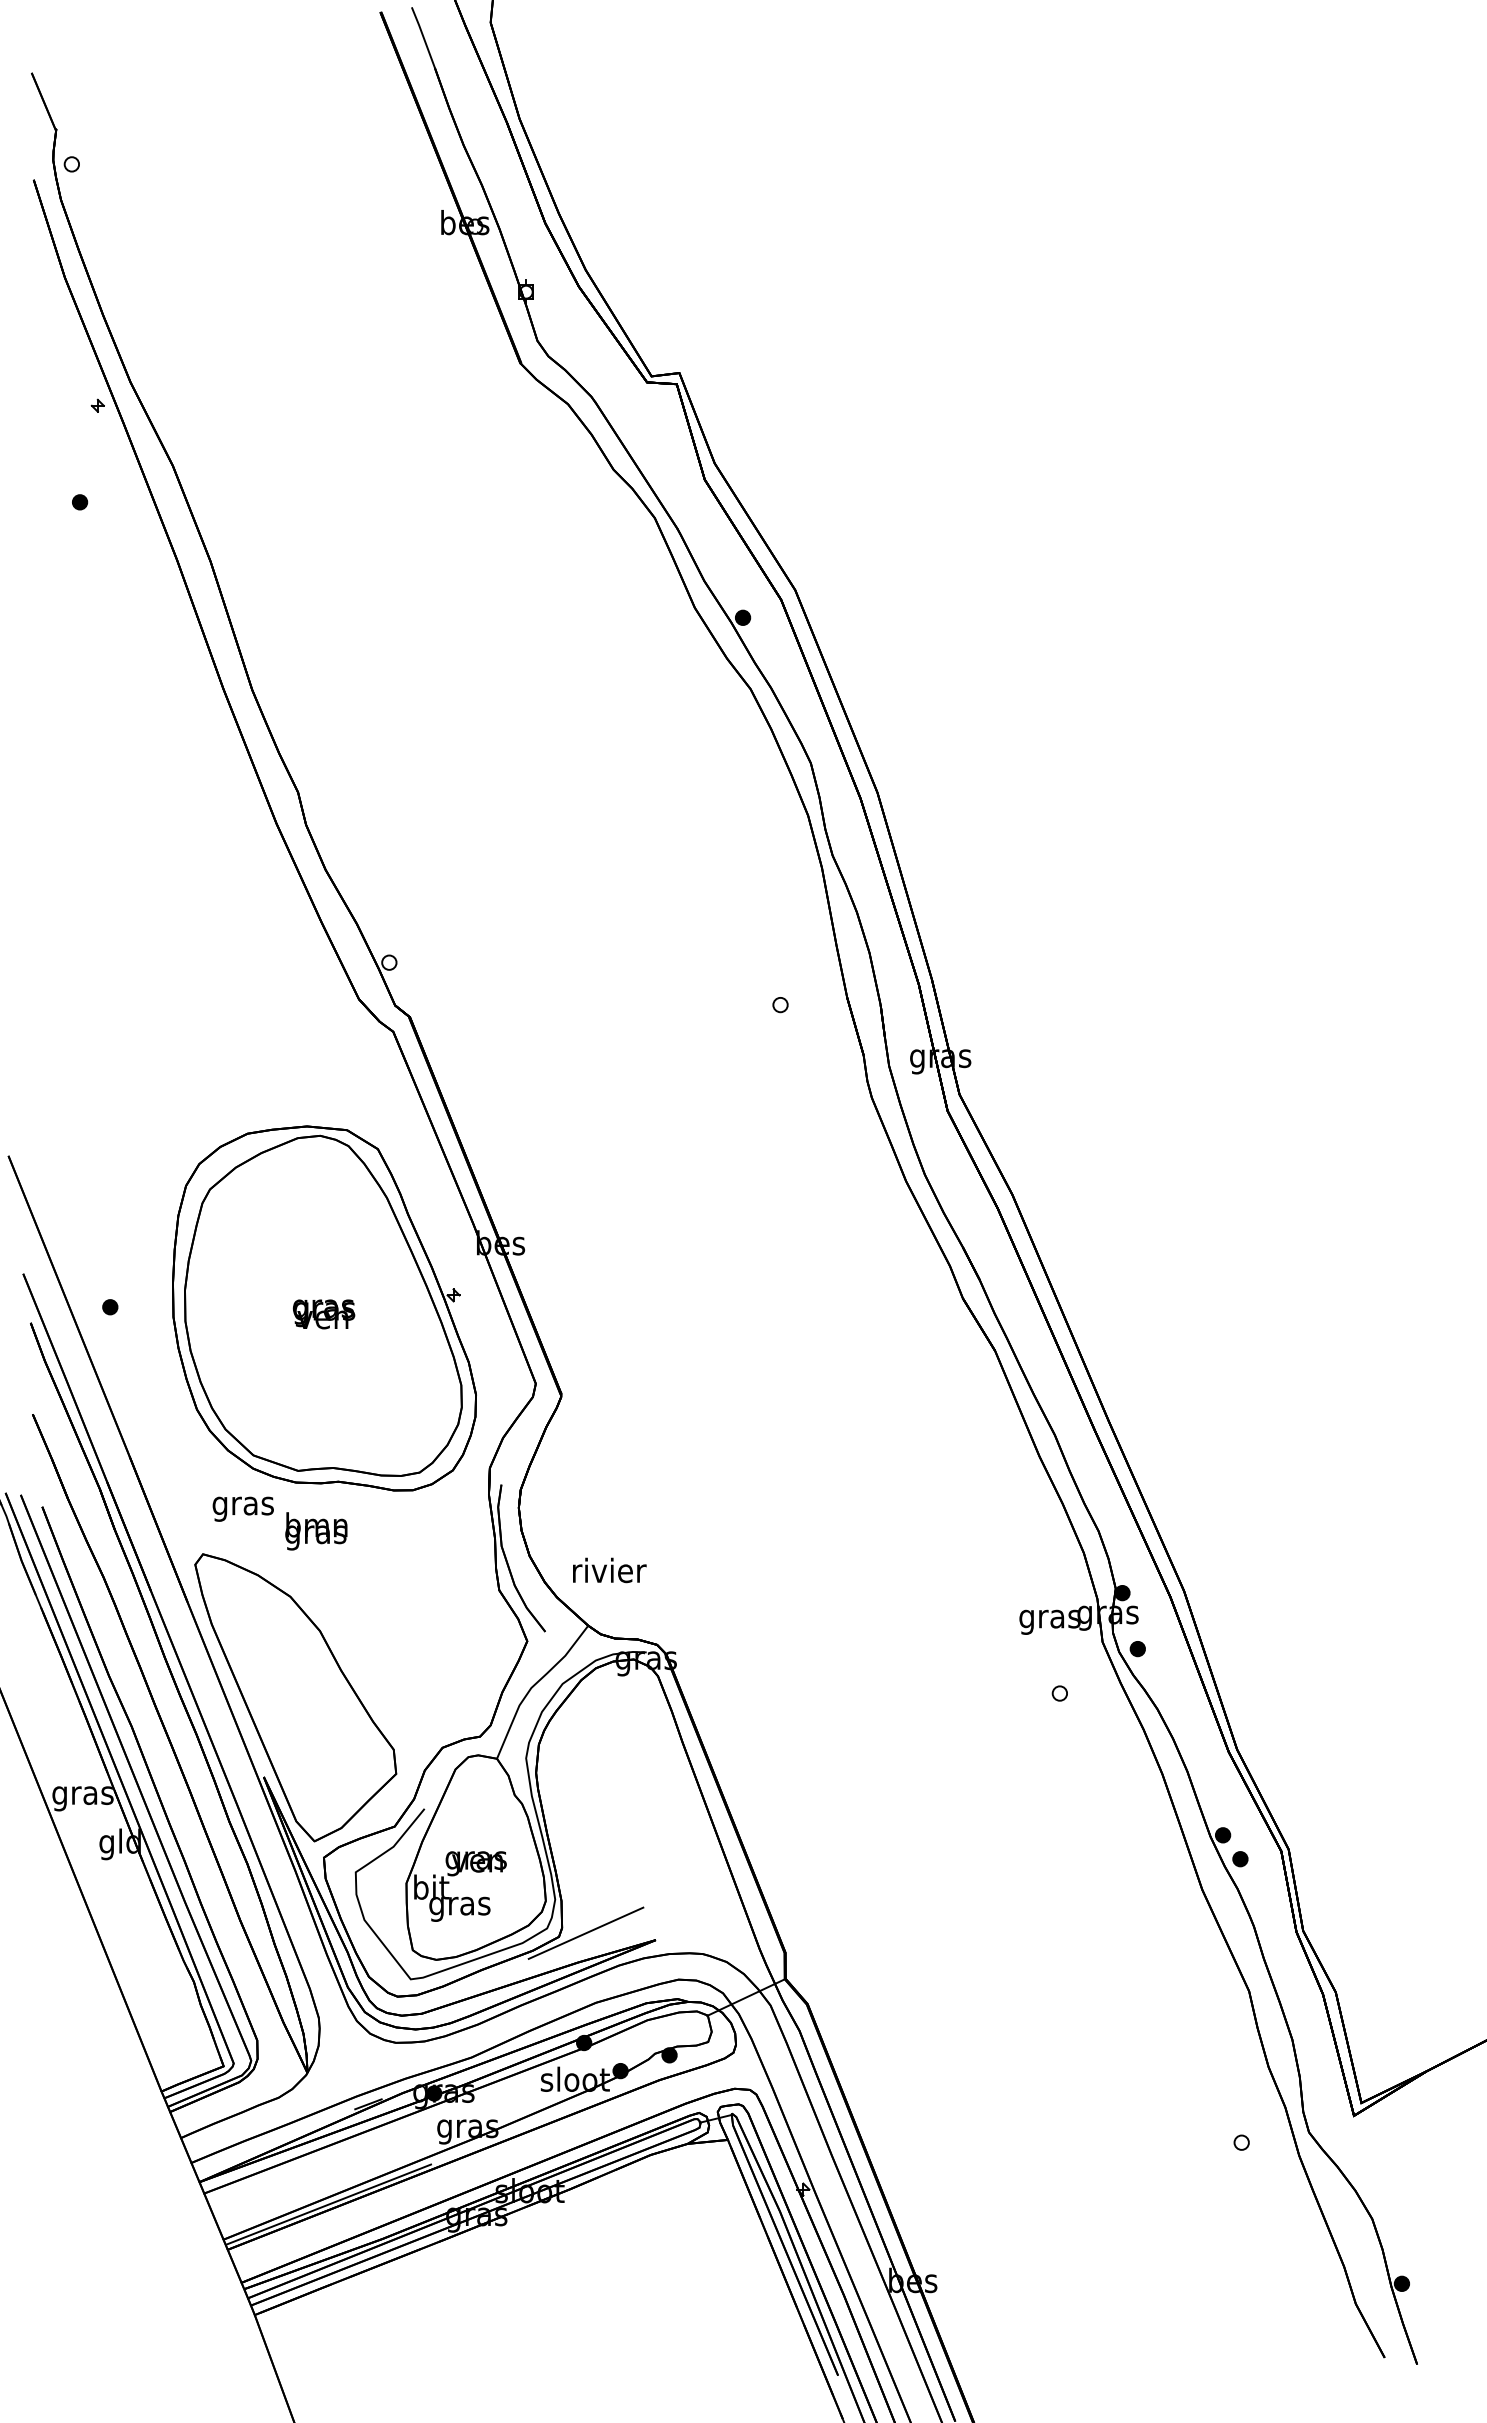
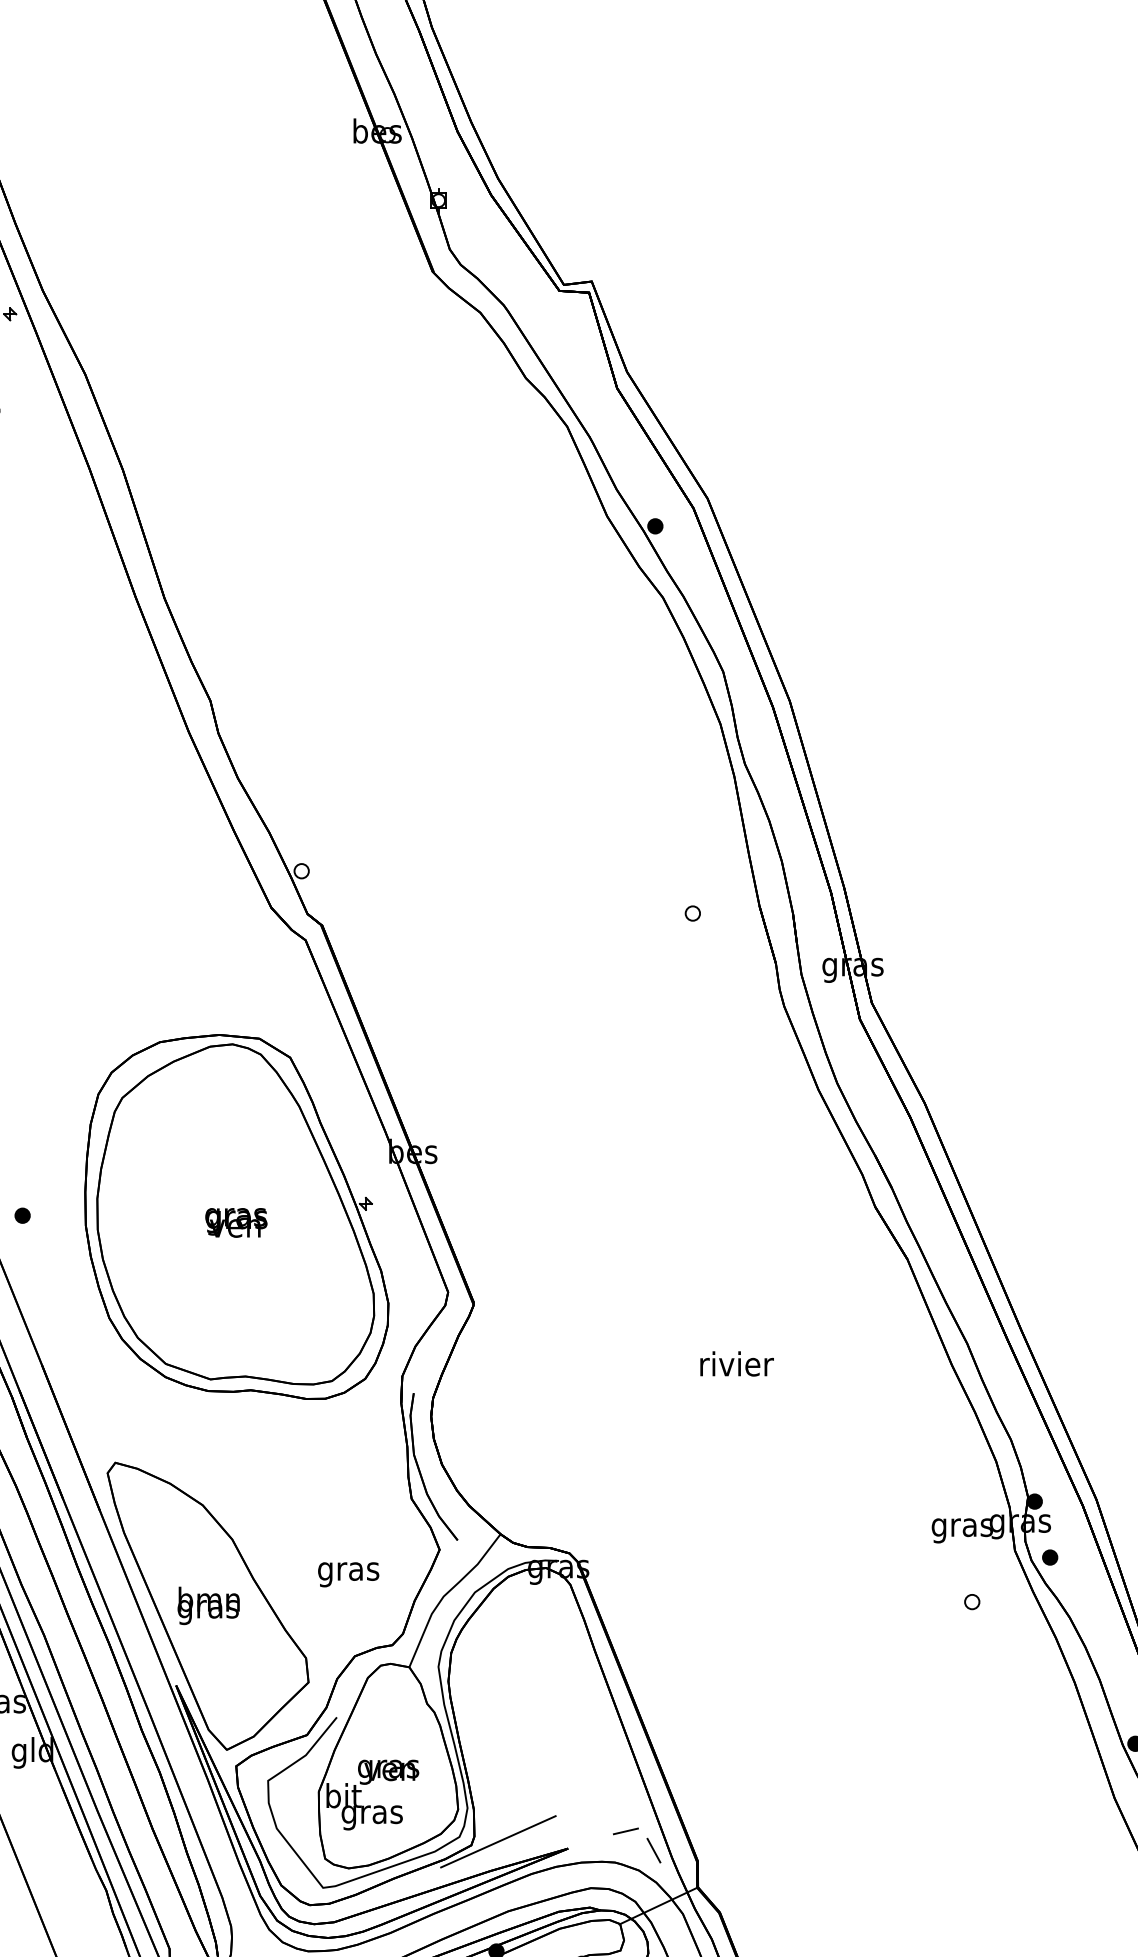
text: (242, 1508) -> (347, 1574), moved
text: (316, 1531) -> (208, 1606), moved
text: (609, 1570) -> (736, 1364), moved
line: (713, 1922) -> (625, 1831), added
line: (741, 1941) -> (653, 1850), added

